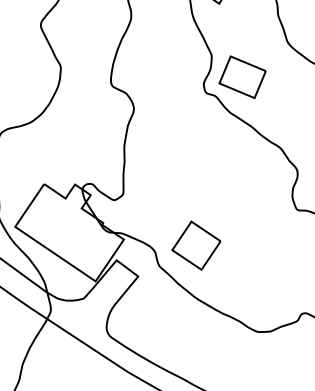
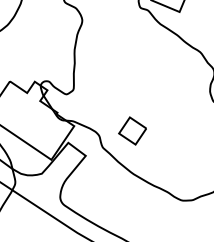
part: (196, 245) -> (132, 130), size x0.7

